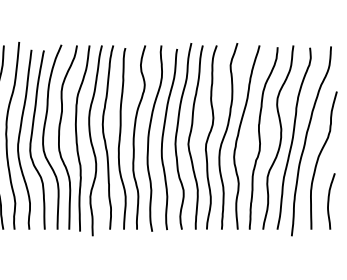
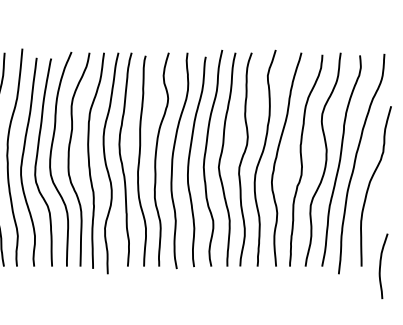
curve: (329, 201) -> (381, 266), moved

